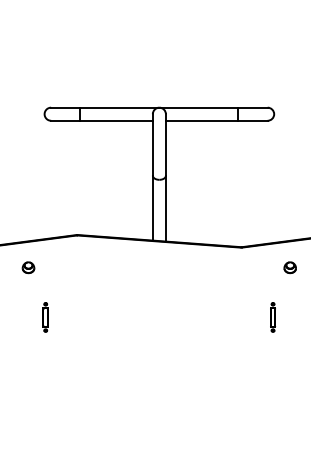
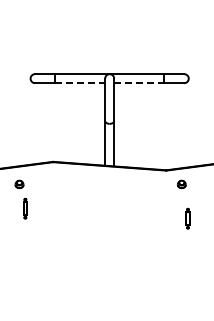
line: (117, 121) -> (80, 83), solid -> dashed
line: (202, 121) -> (139, 83), solid -> dashed
part: (289, 267) -> (181, 184), moved
line: (44, 317) -> (24, 208), moved

